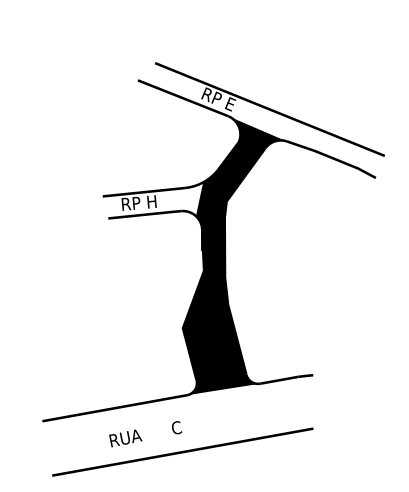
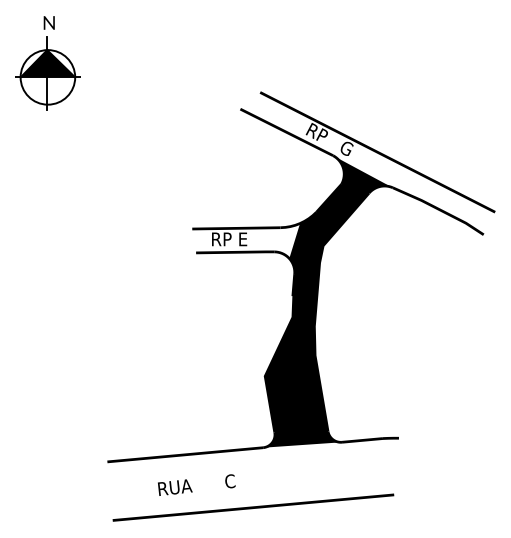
text: (235, 106) -> (341, 145), RP E -> RP   G
text: (152, 201) -> (244, 239), RP H -> RP E
text: (145, 433) -> (196, 484), moved

